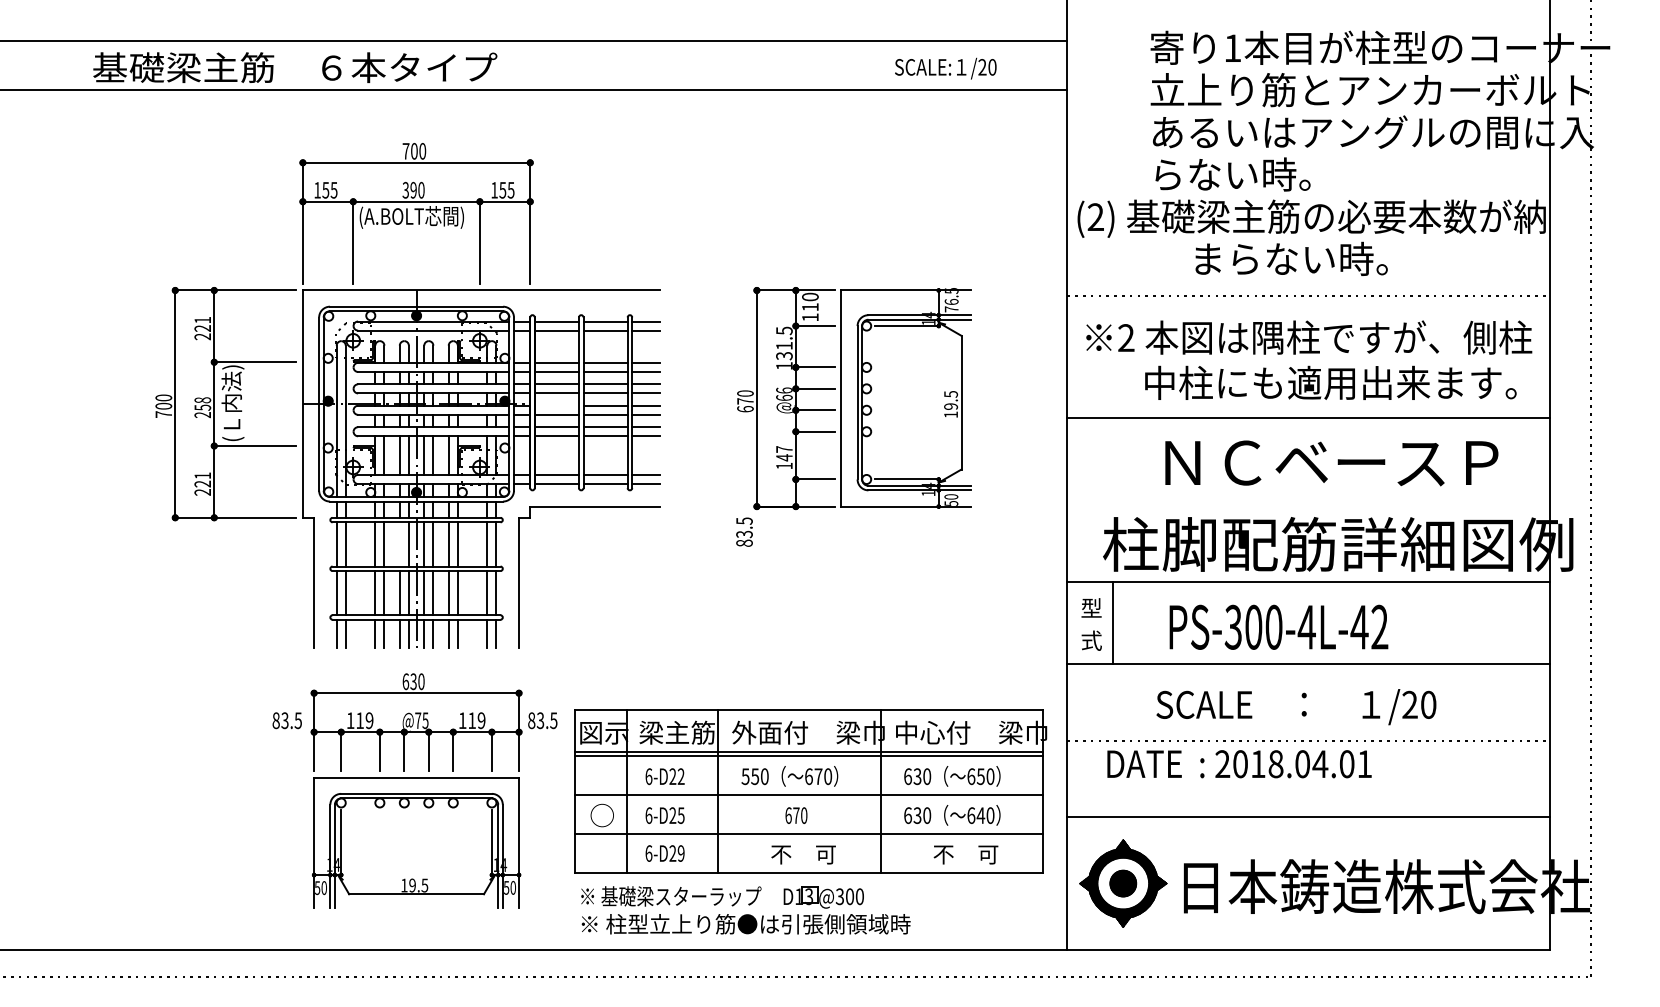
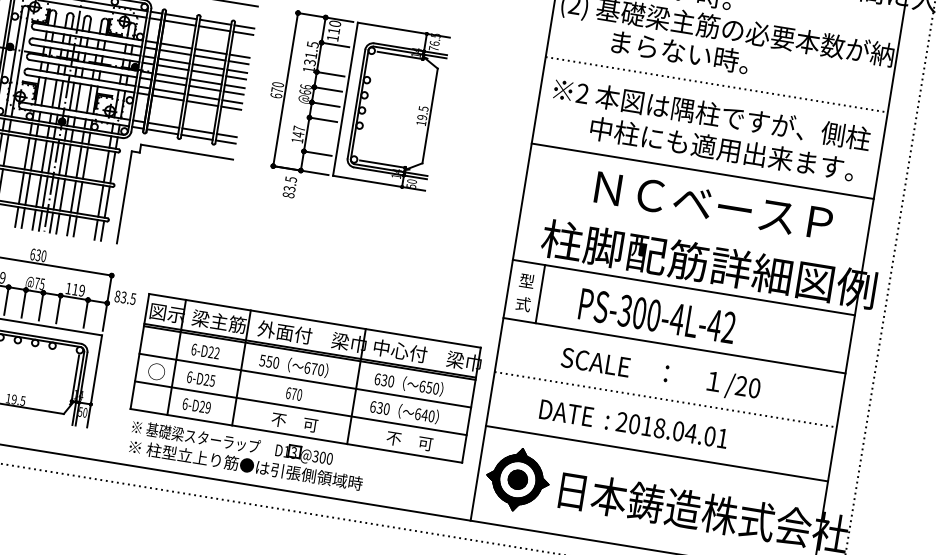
text: (1291, 258) -> (680, 51), moved
part: (854, 398) -> (354, 100), moved
line: (556, 405) -> (171, 76), added
line: (399, 544) -> (44, 156), added
text: (1239, 764) -> (633, 424), moved

